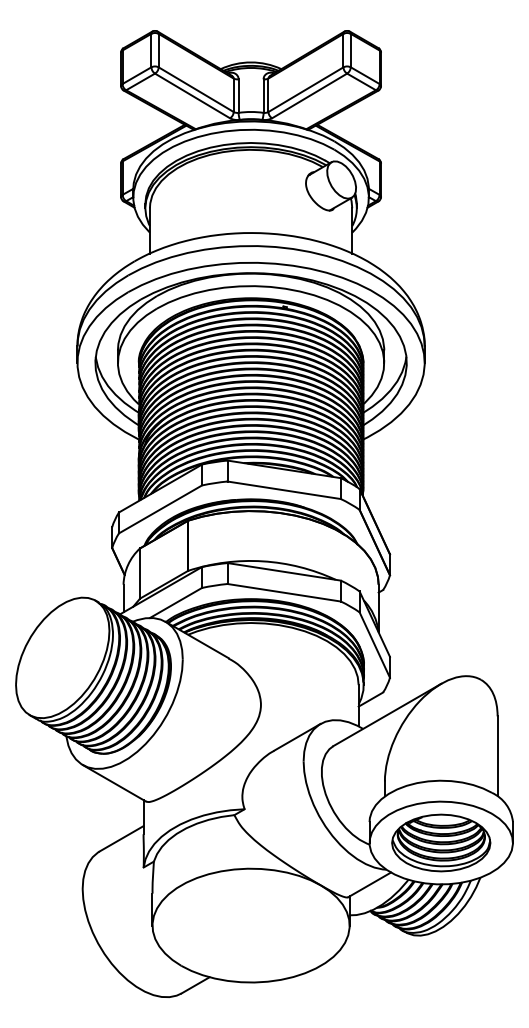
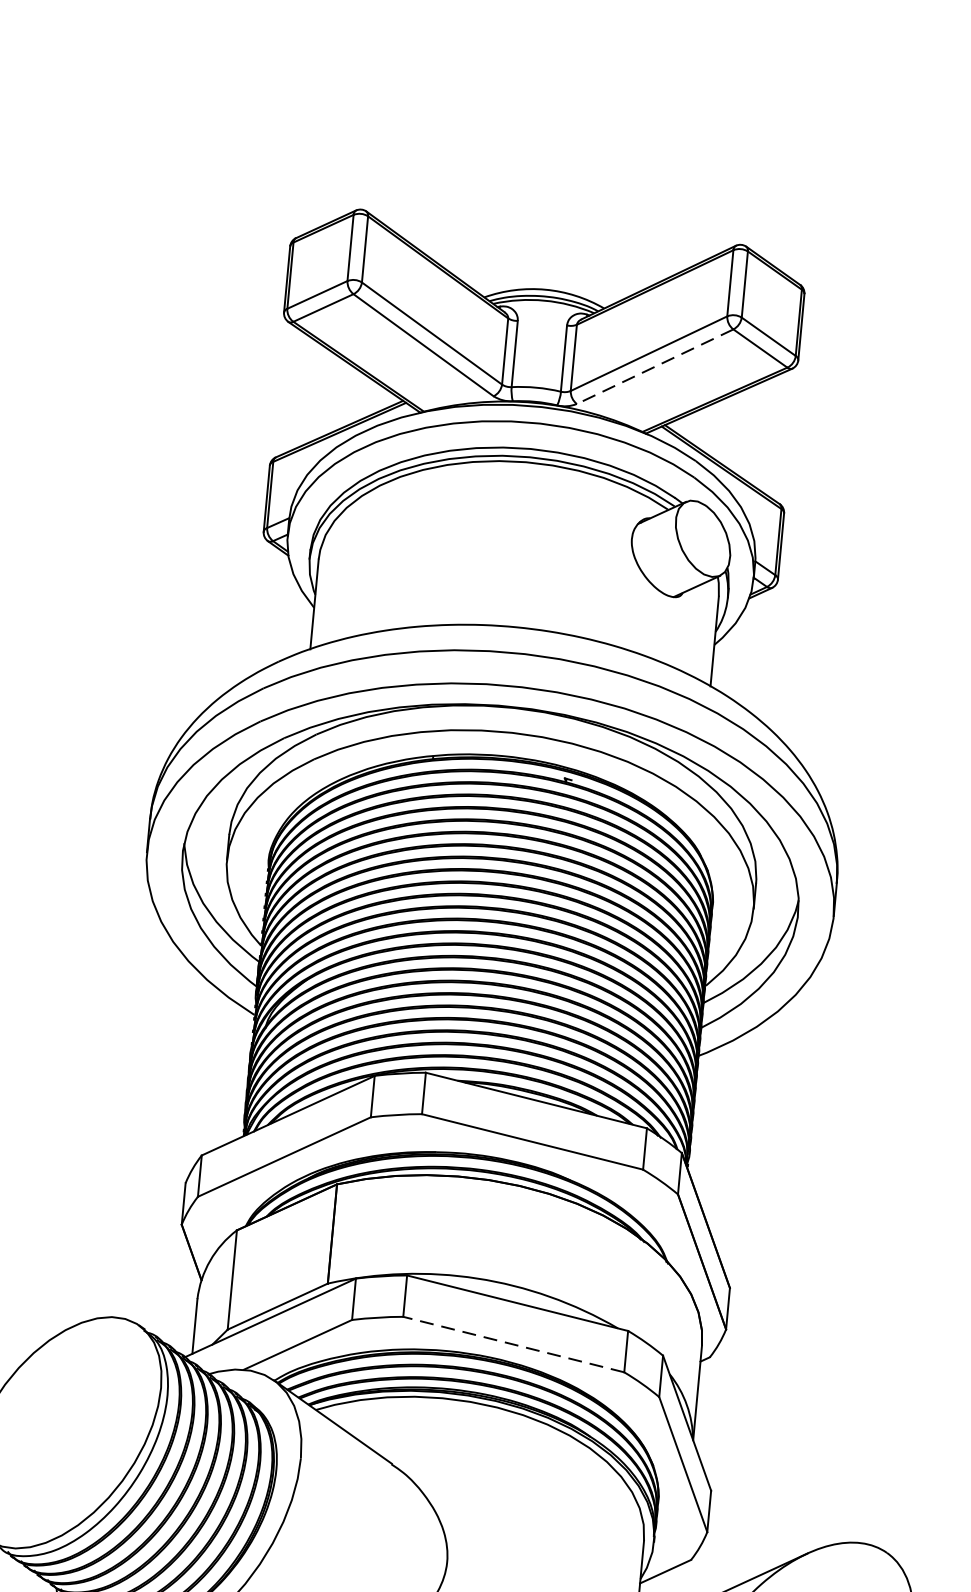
line: (309, 95) -> (654, 365), solid -> dashed
line: (283, 592) -> (512, 1343), solid -> dashed

